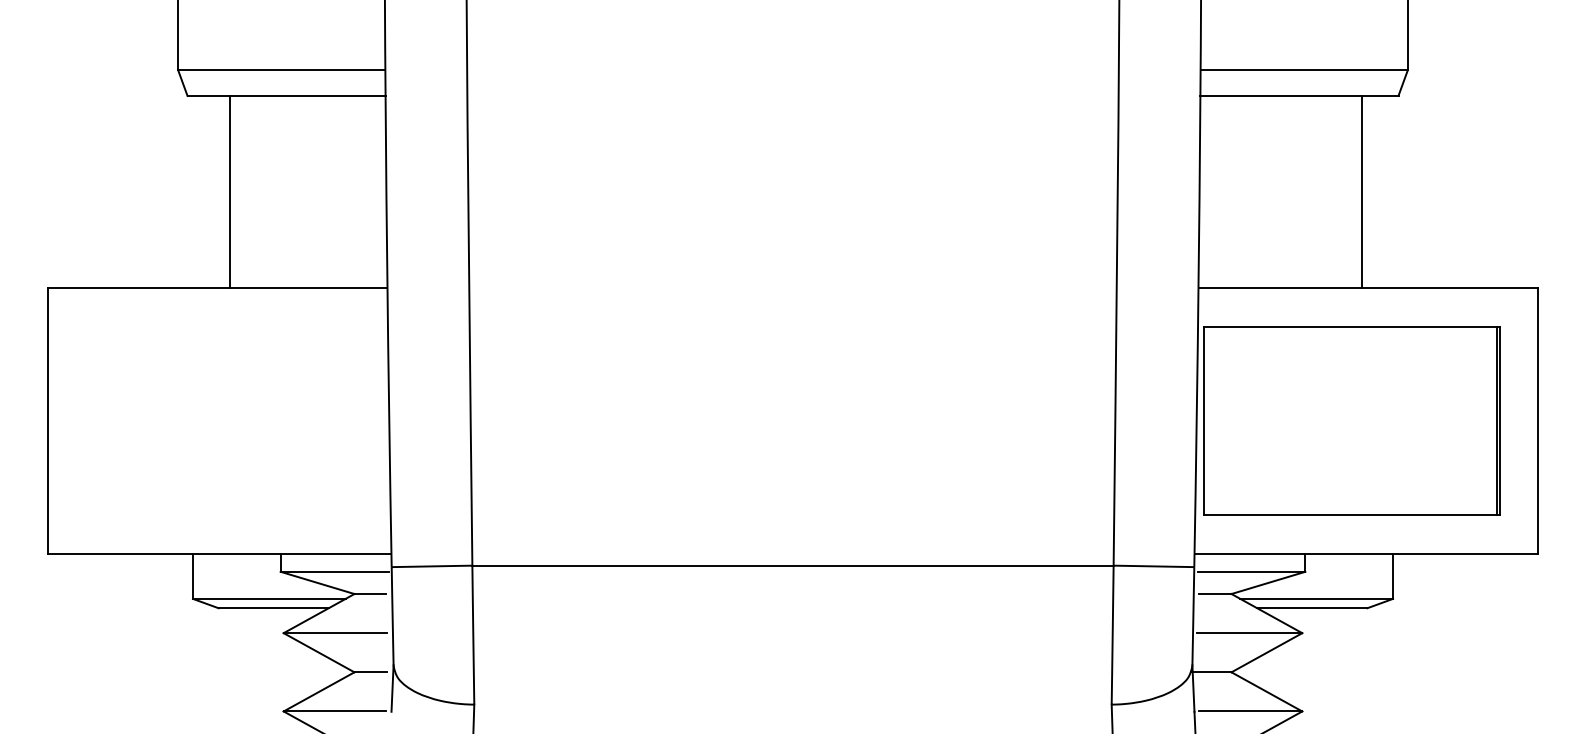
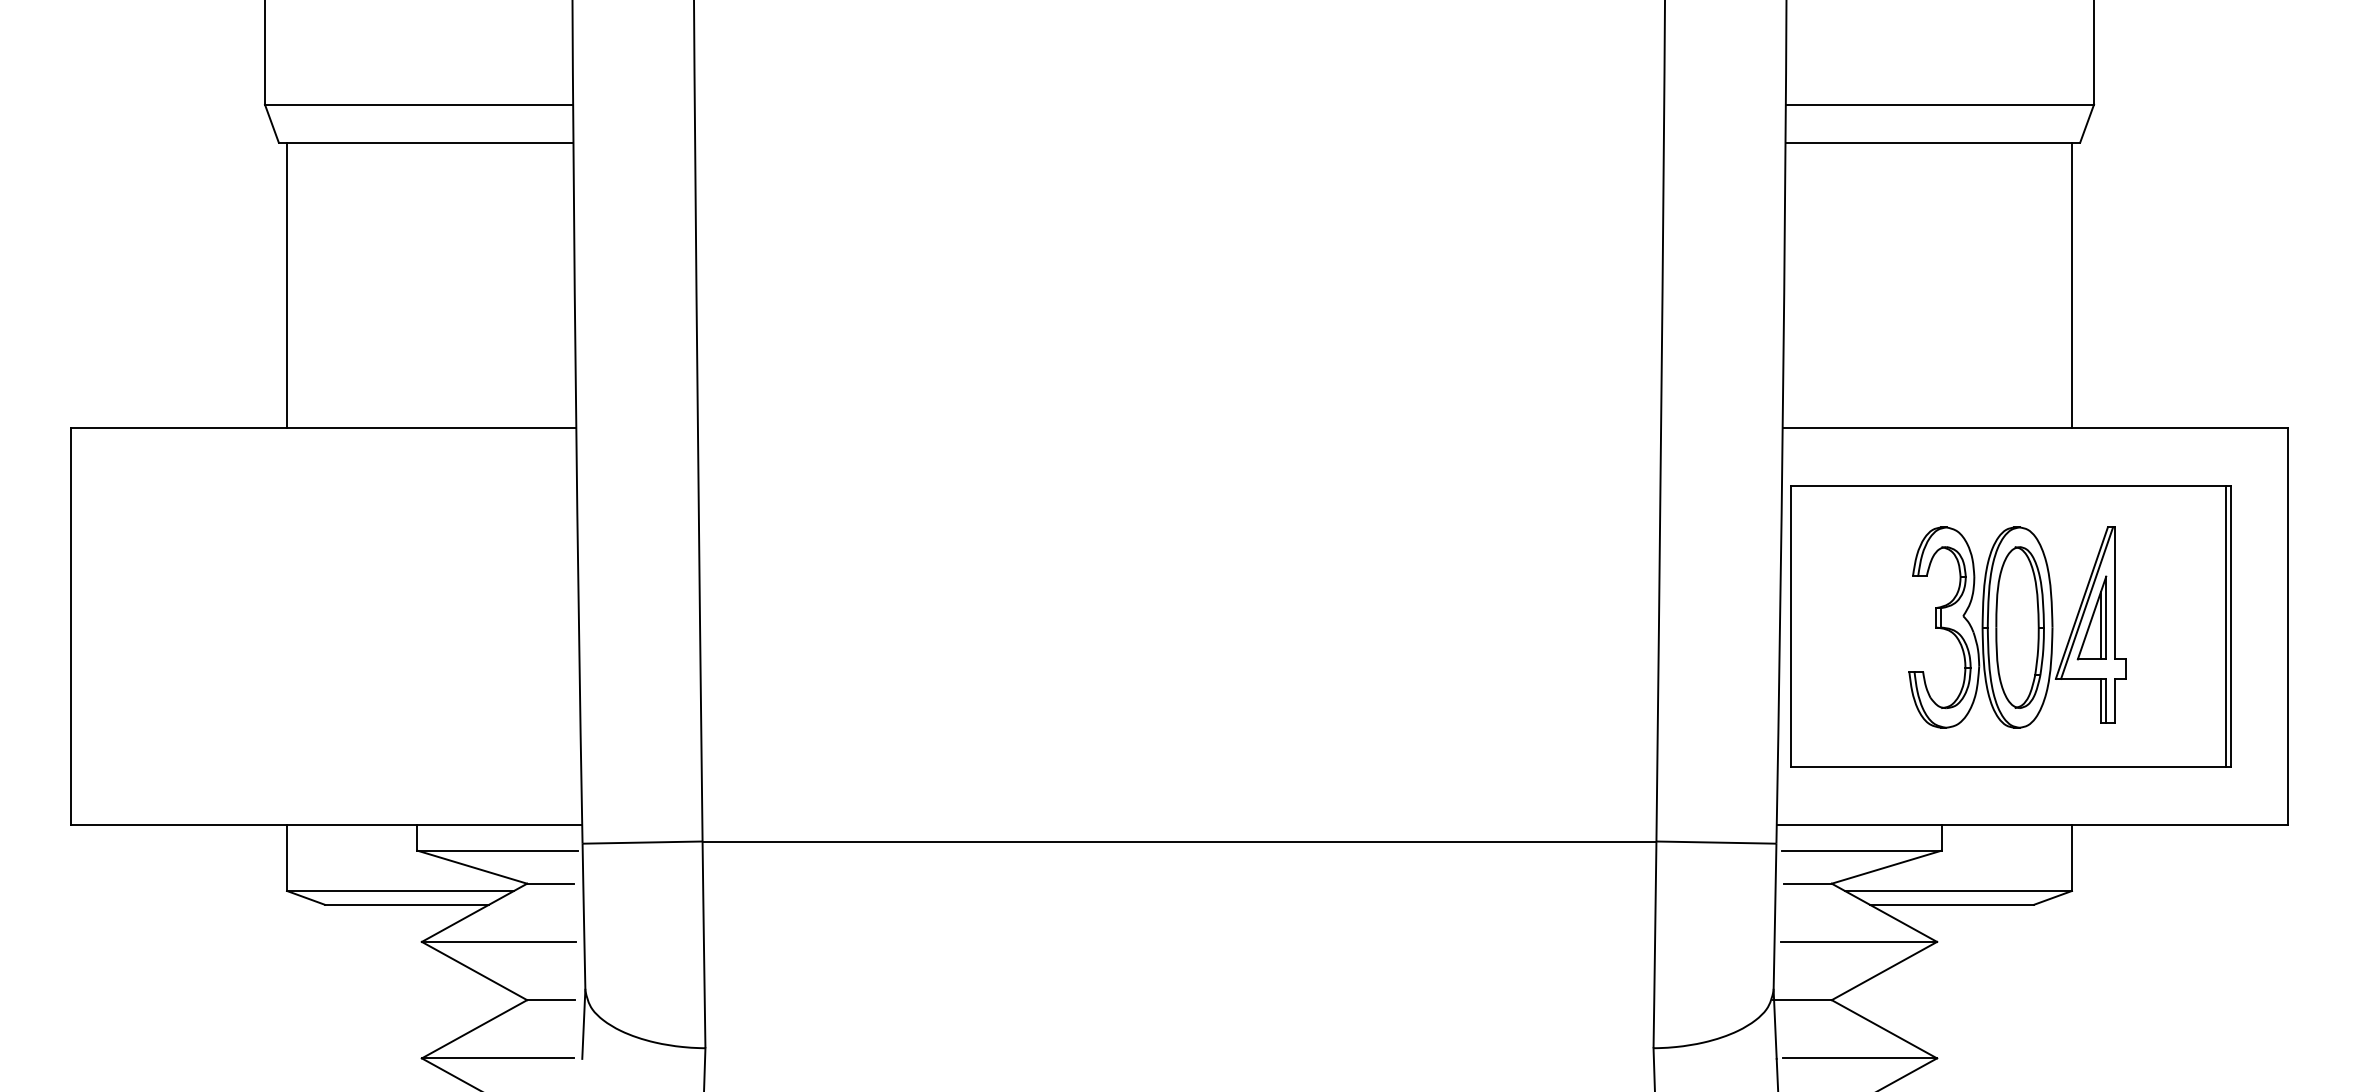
line: (230, 191) -> (287, 284), moved
line: (1362, 191) -> (2072, 284), moved
part: (1355, 421) -> (2016, 627), added

